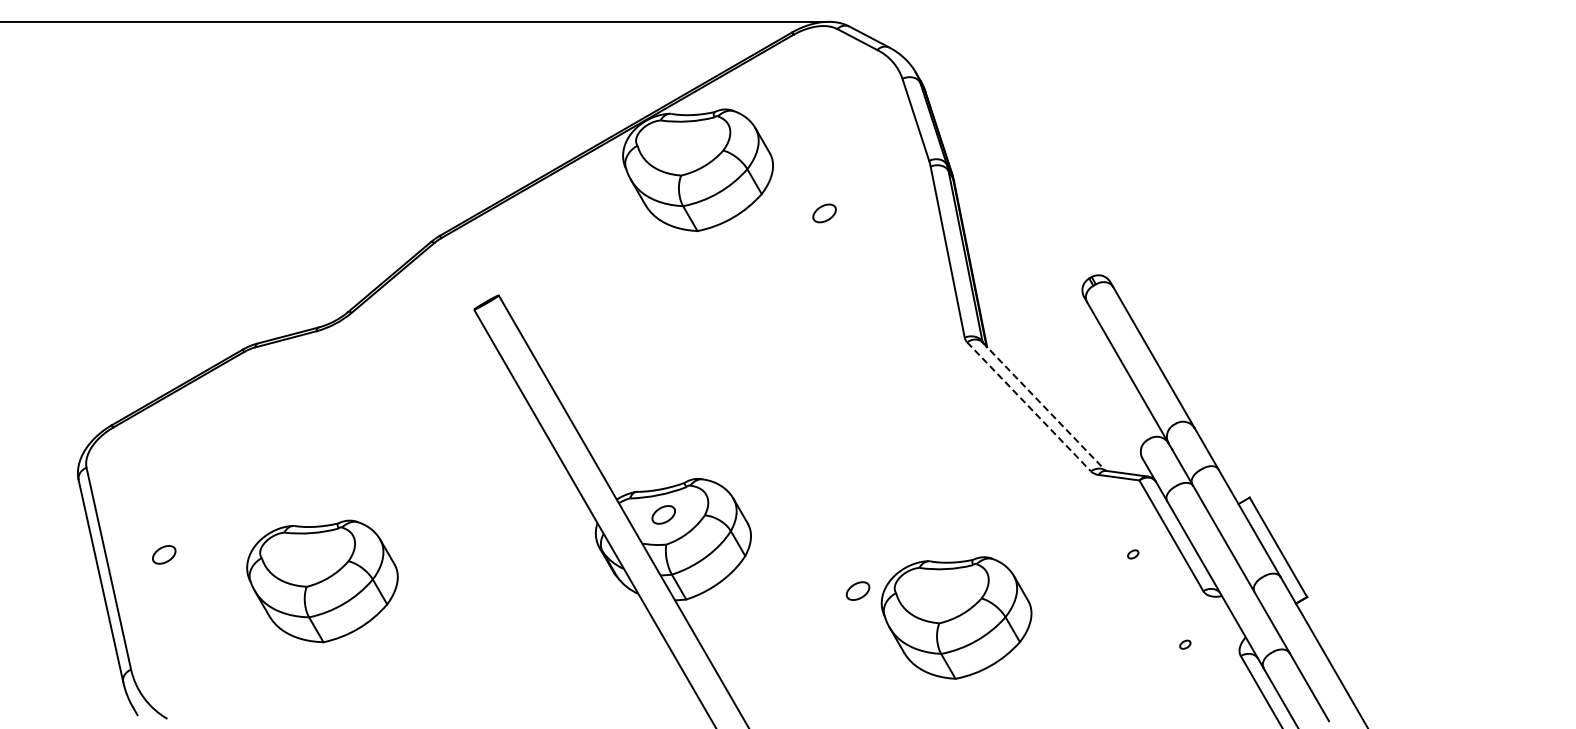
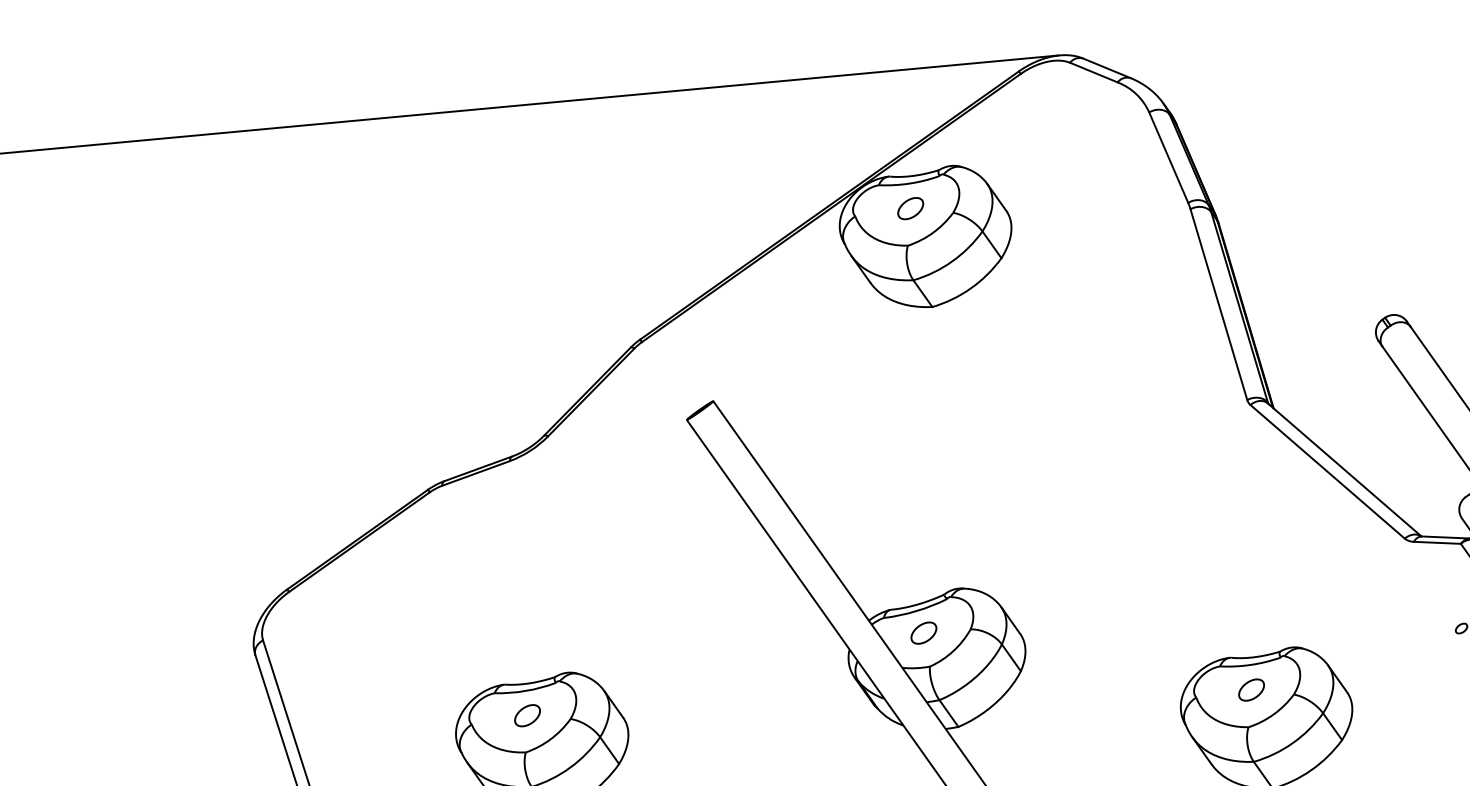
part: (824, 213) -> (910, 208), moved
line: (1044, 406) -> (1345, 469), dashed -> solid
line: (1029, 407) -> (1328, 472), dashed -> solid
part: (164, 554) -> (527, 715), moved
part: (857, 590) -> (1250, 689), moved

